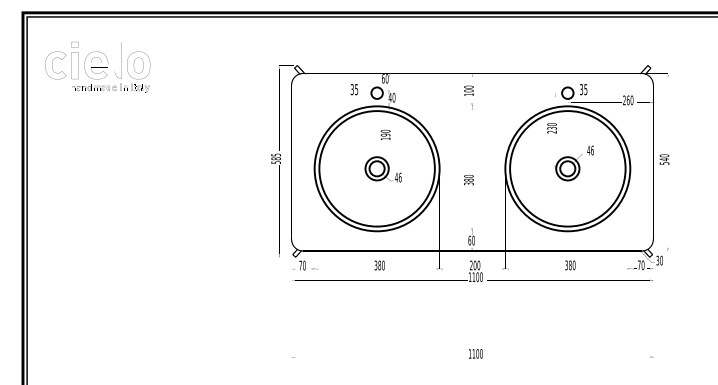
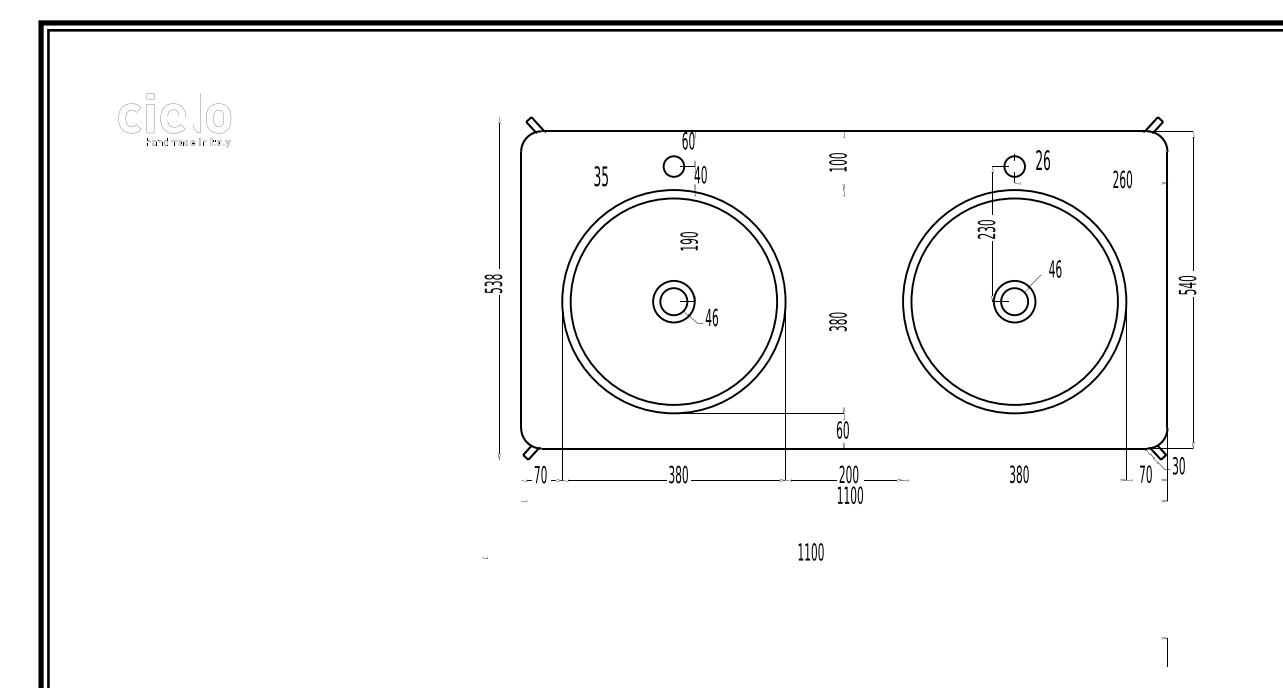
part: (97, 67) -> (174, 120), size x0.6
text: (354, 89) -> (601, 176), moved
text: (583, 89) -> (1042, 159), 35 -> 26
text: (275, 156) -> (492, 279), 585 -> 538
text: (387, 353) -> (653, 551), moved

